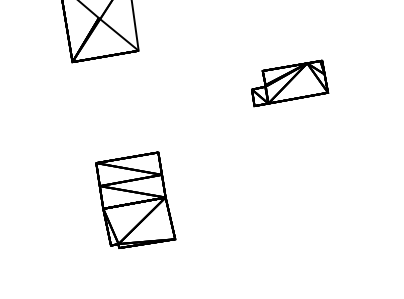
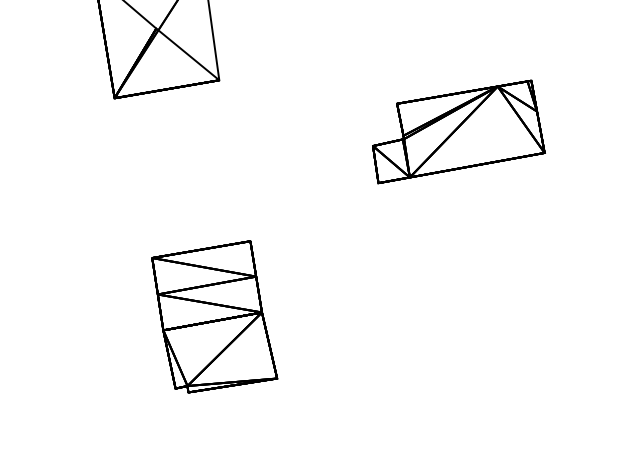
part: (289, 83) -> (457, 132), size x1.43

